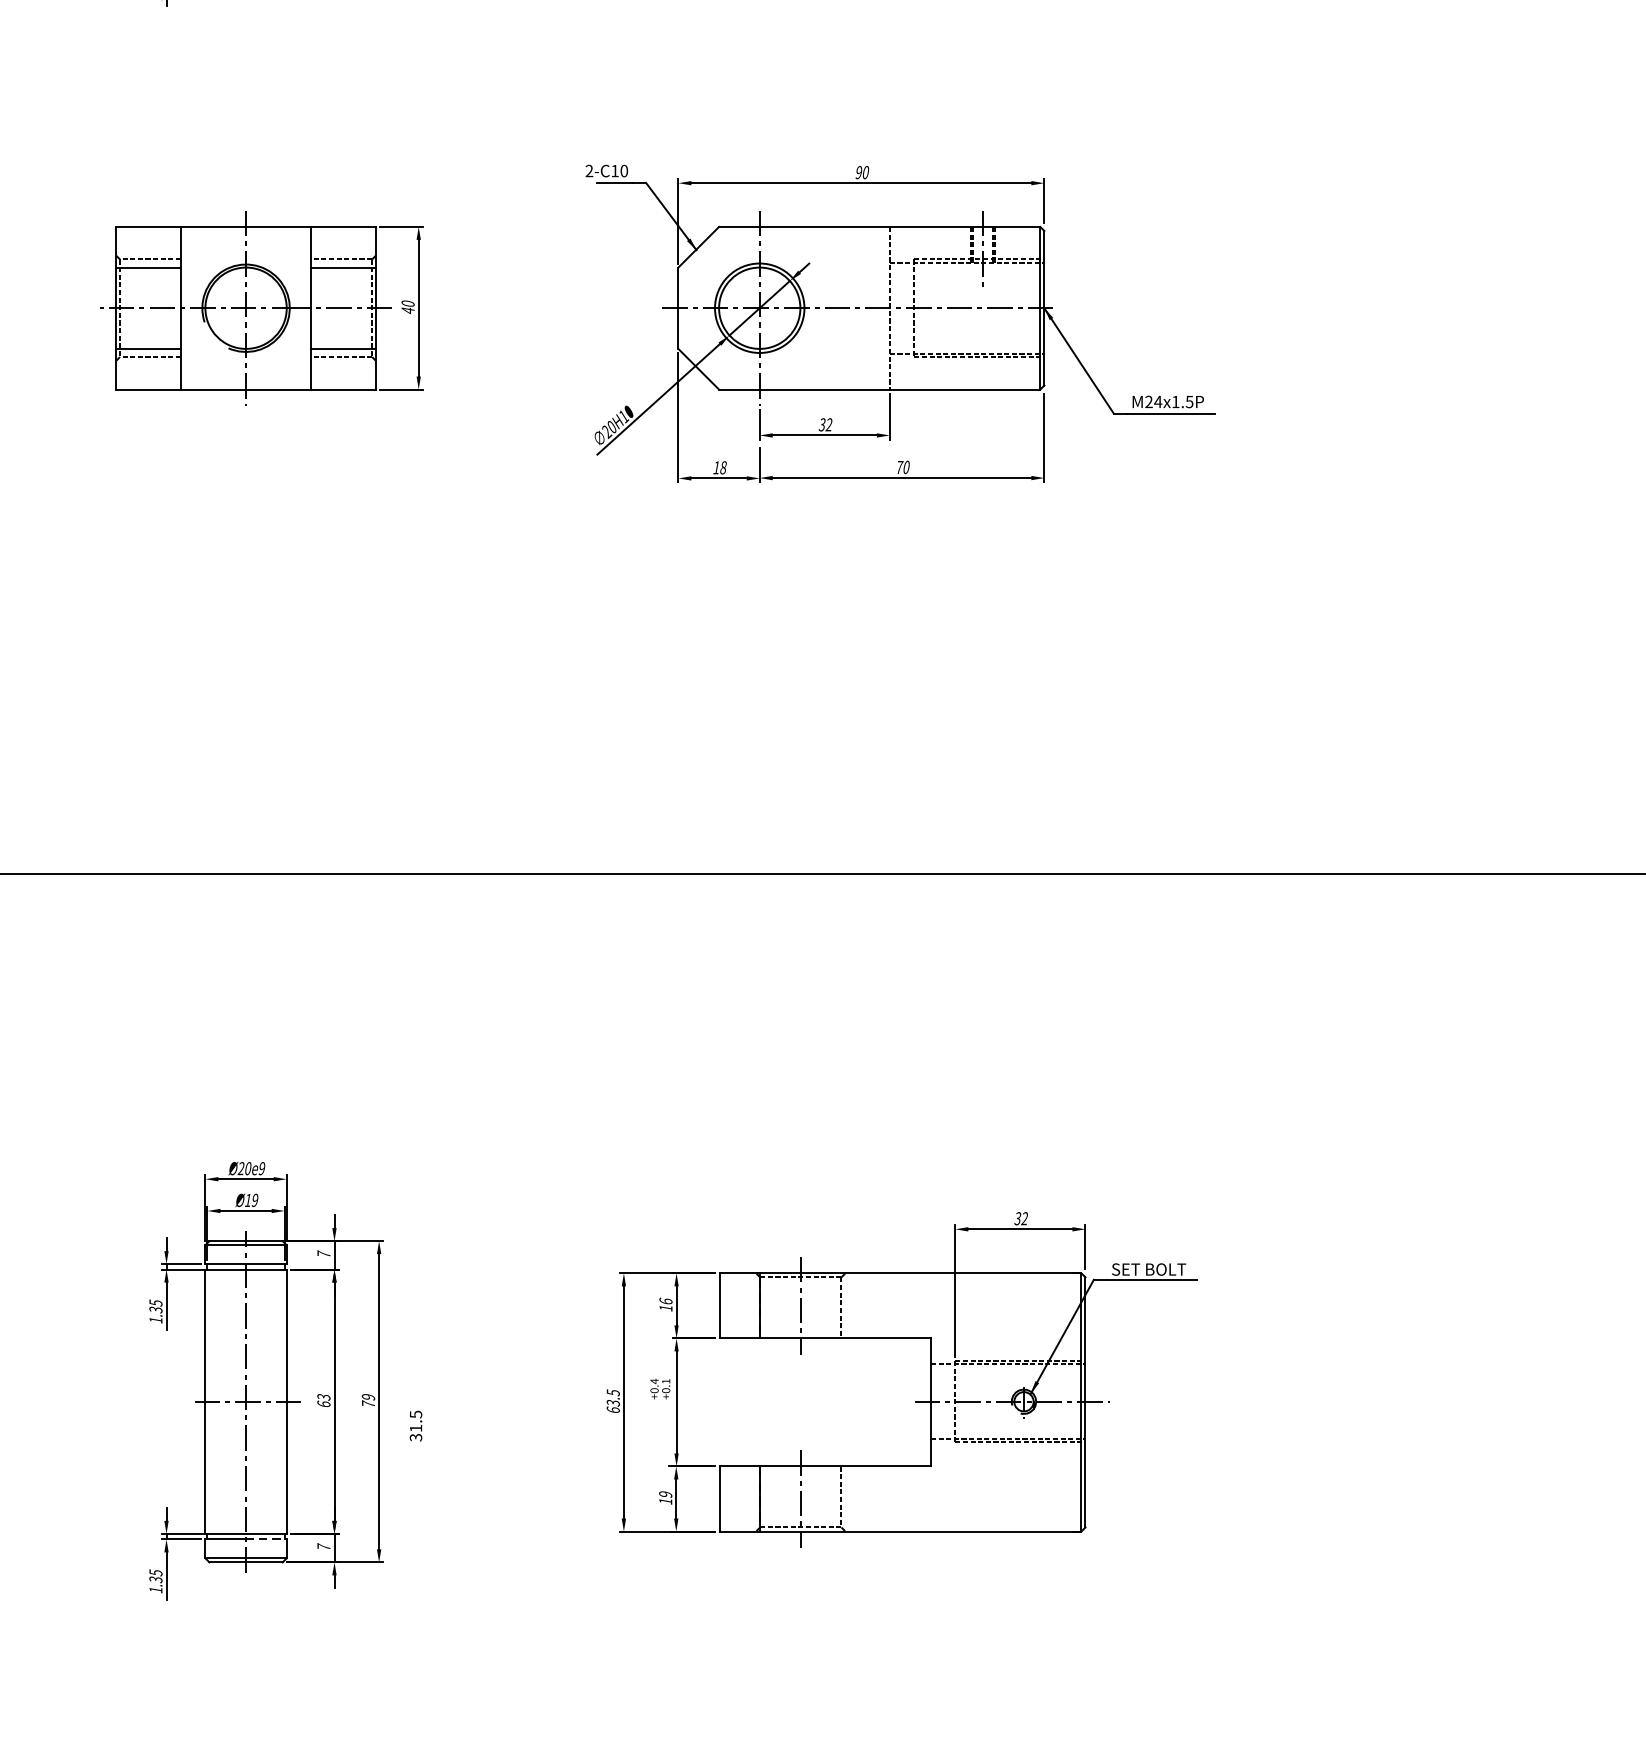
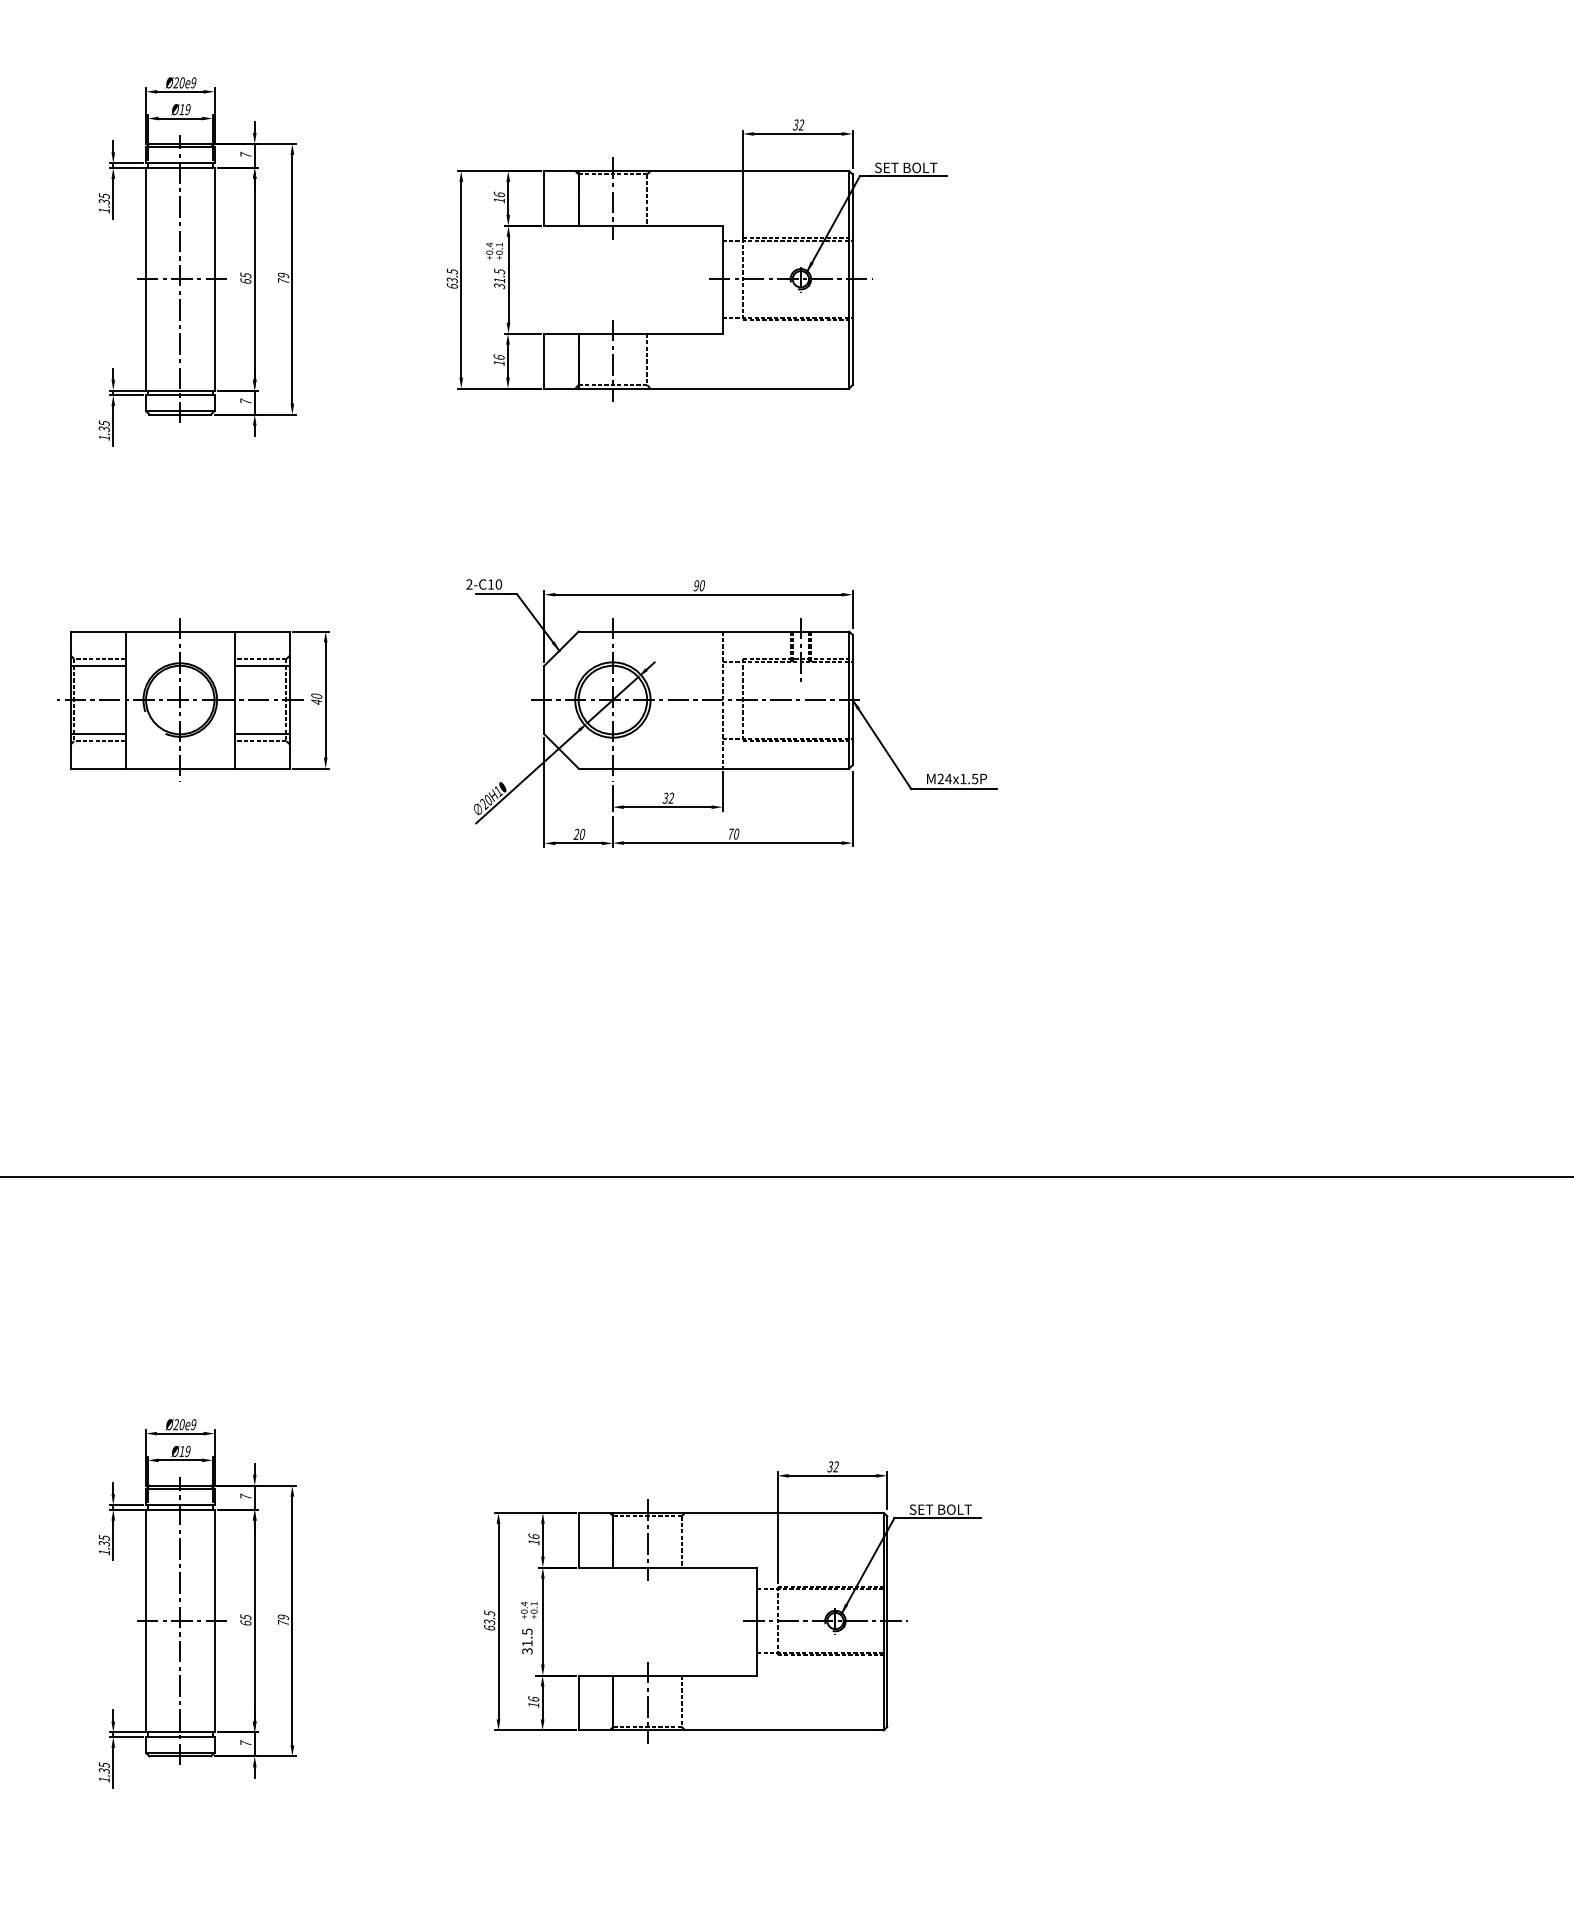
text: (720, 466) -> (579, 833), 18 -> 20
text: (323, 1396) -> (245, 1616), 63 -> 65
text: (416, 1426) -> (527, 1641), moved
text: (665, 1493) -> (533, 1698), 19 -> 16
line: (266, 1540) -> (197, 1737), dashed -> solid

